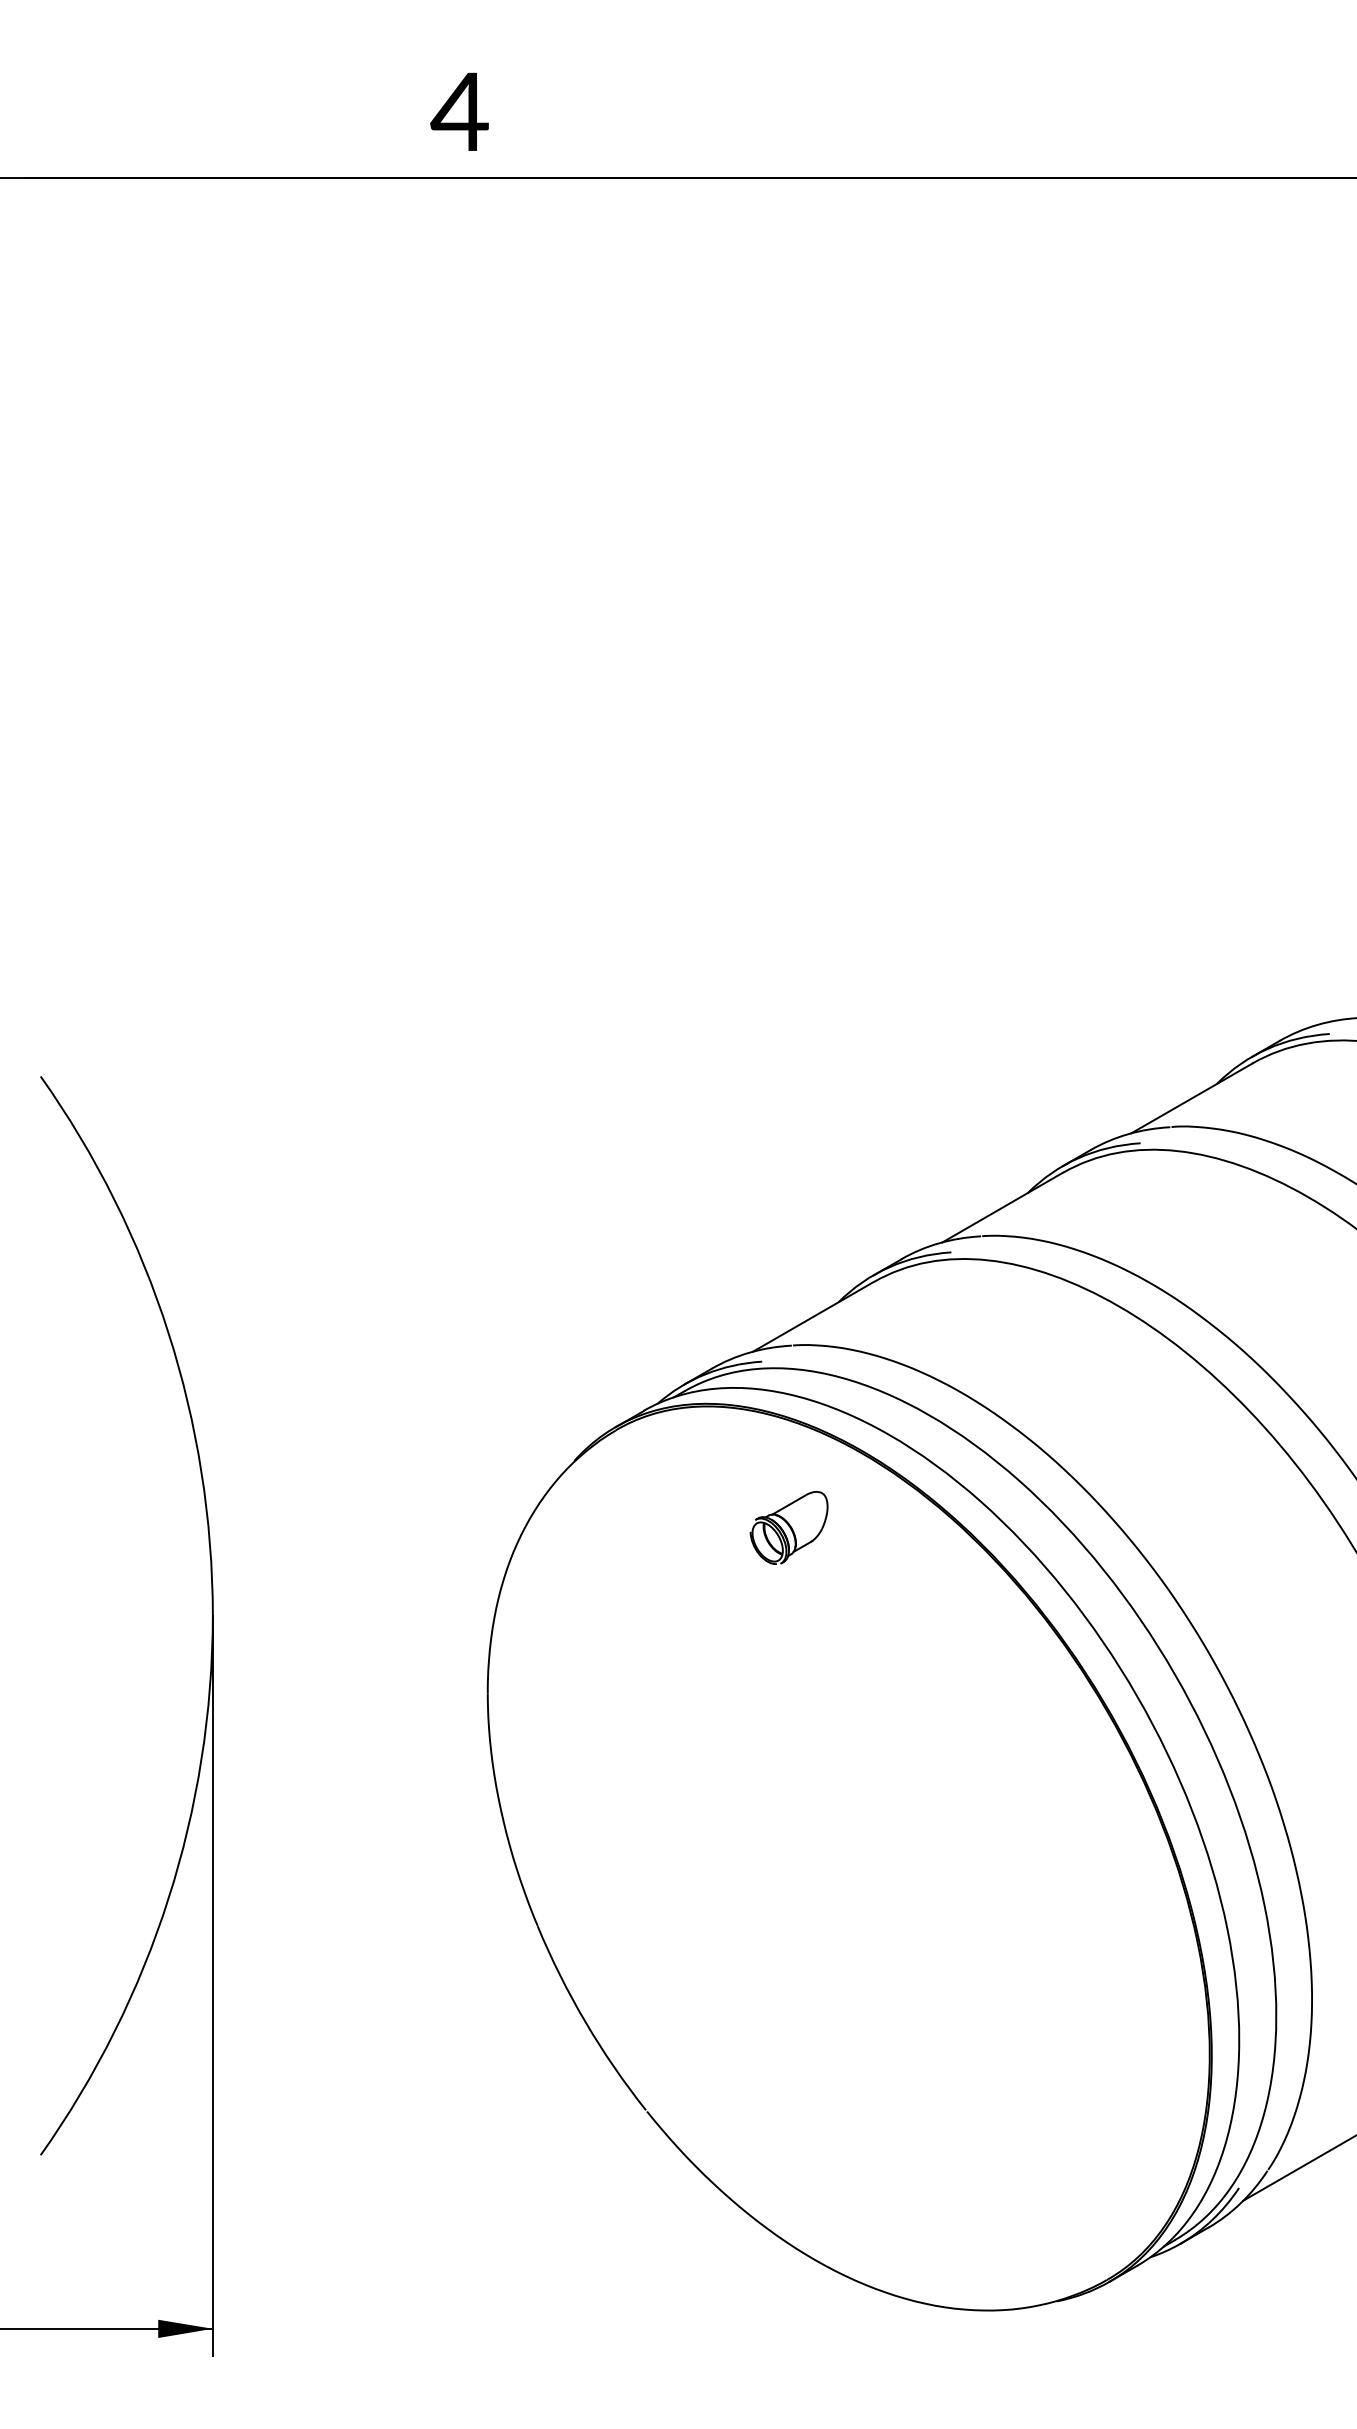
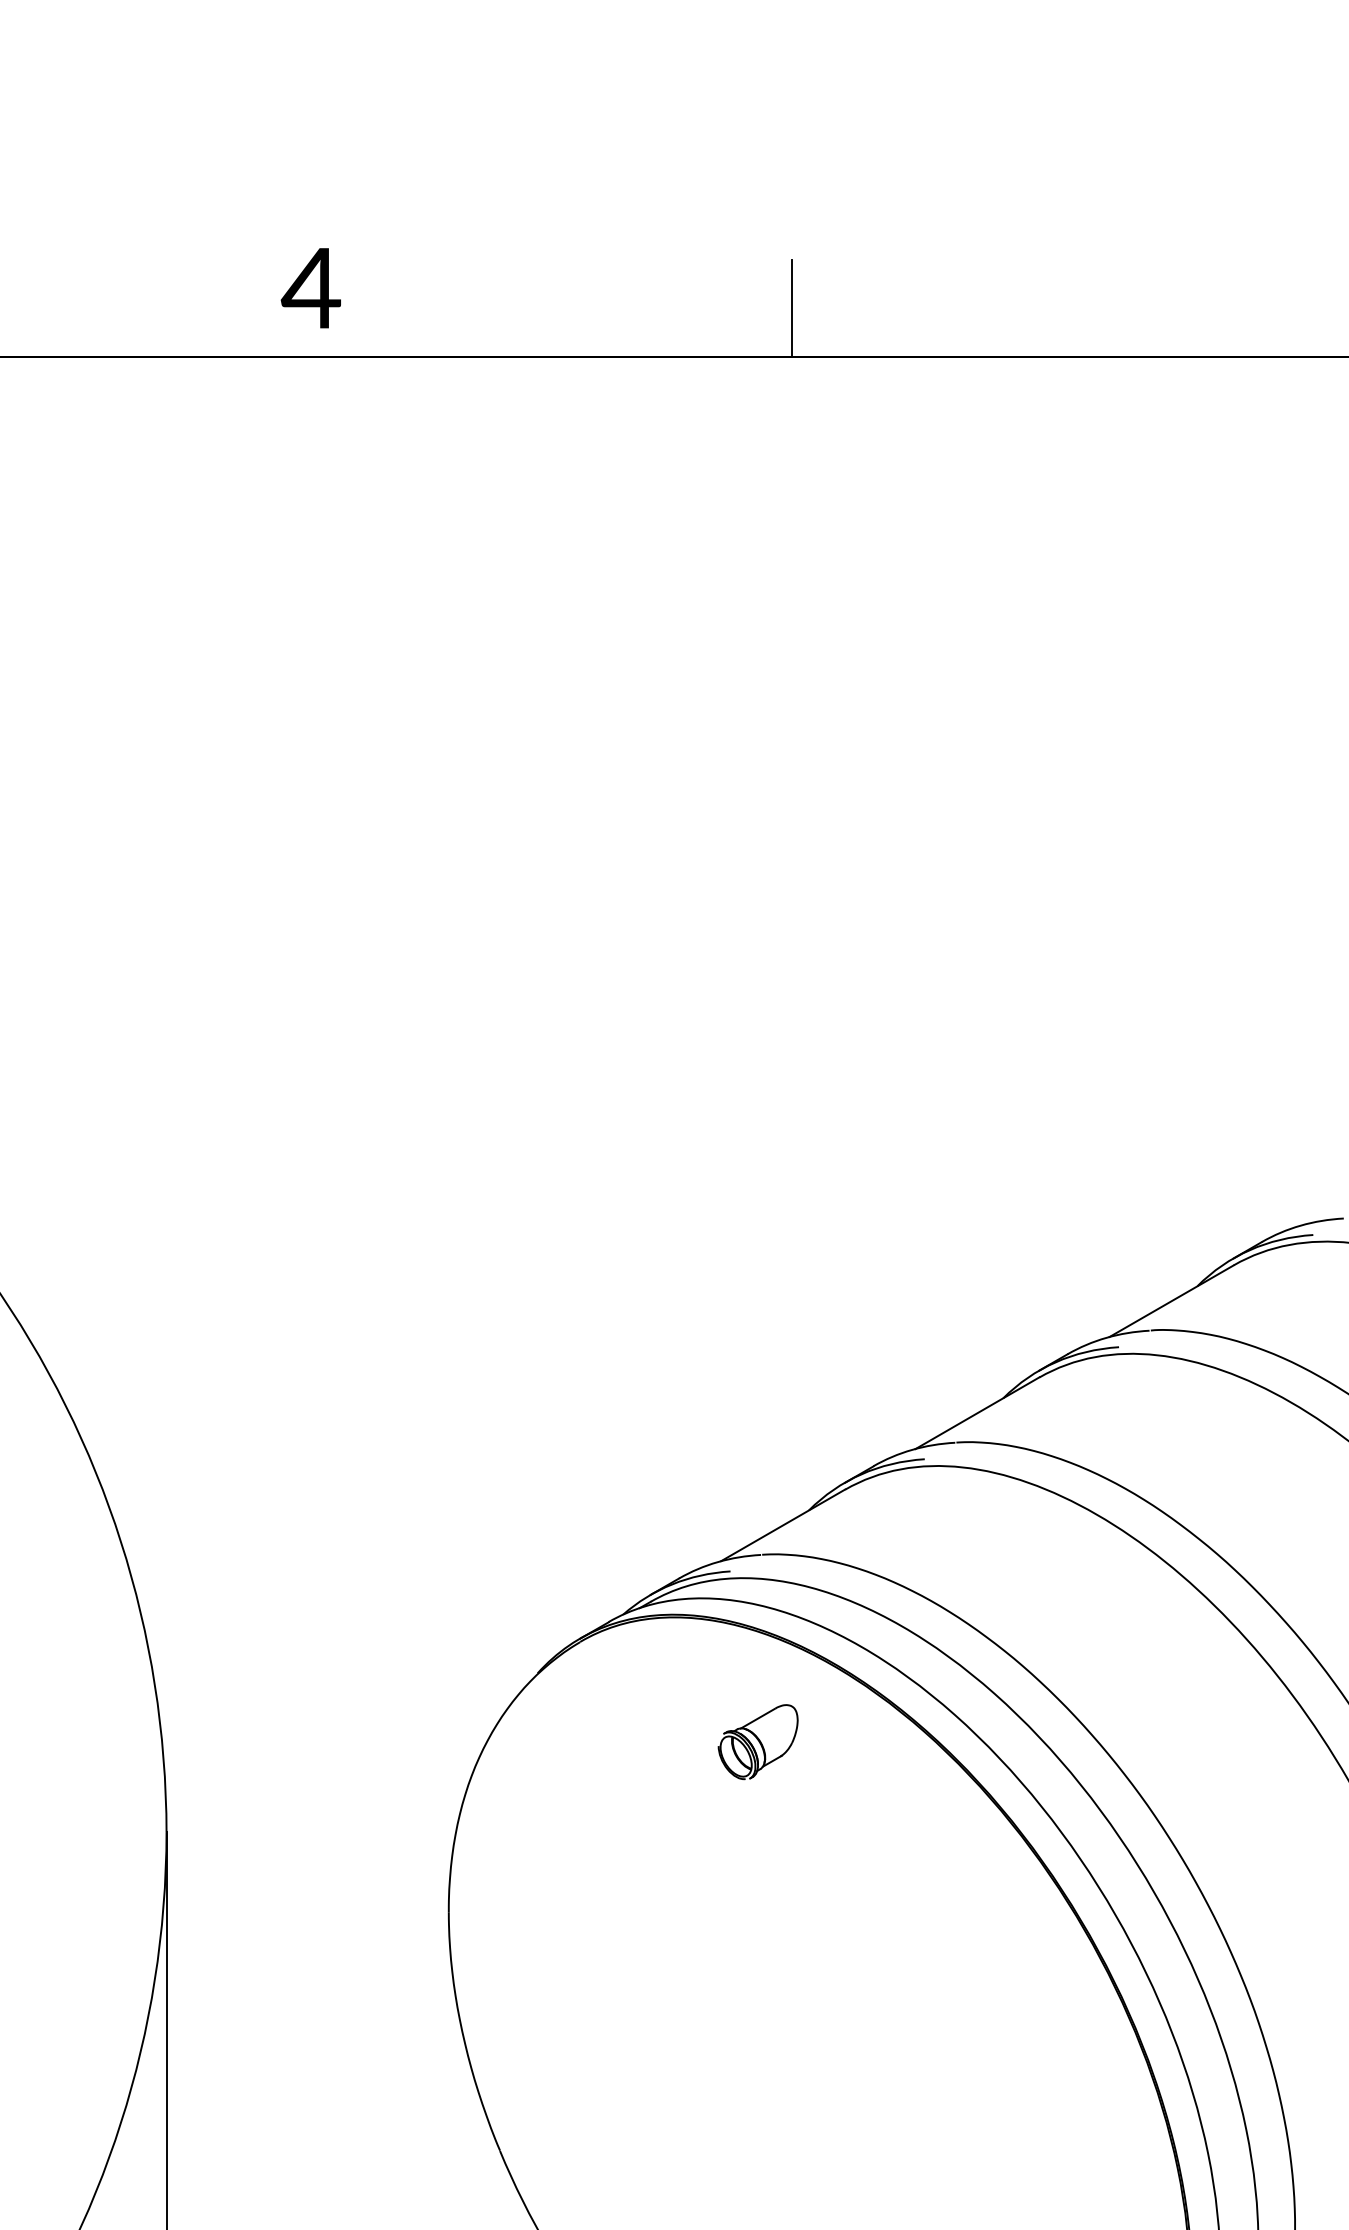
text: (459, 111) -> (310, 287), moved
line: (821, 131) -> (791, 308), added

